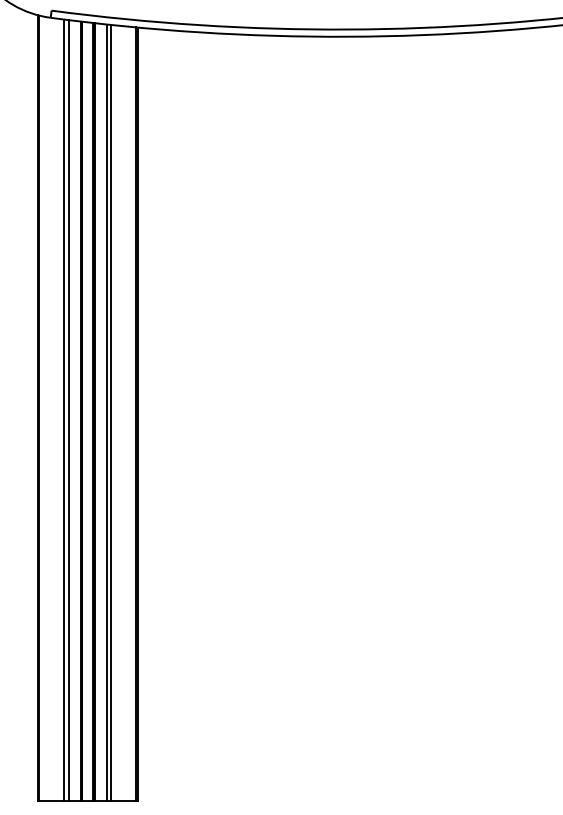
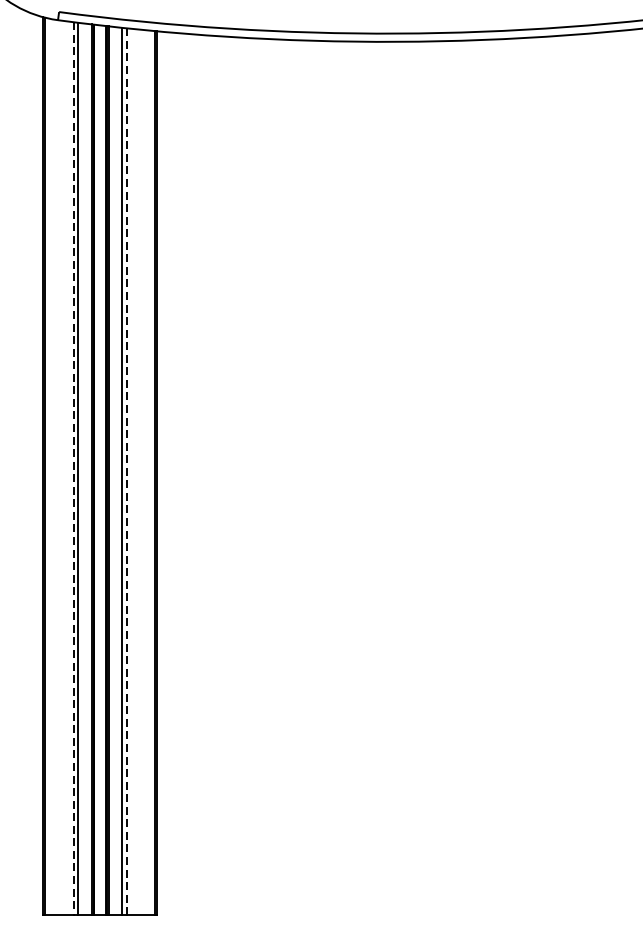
line: (64, 410) -> (73, 468), solid -> dashed
line: (111, 413) -> (127, 471), solid -> dashed

